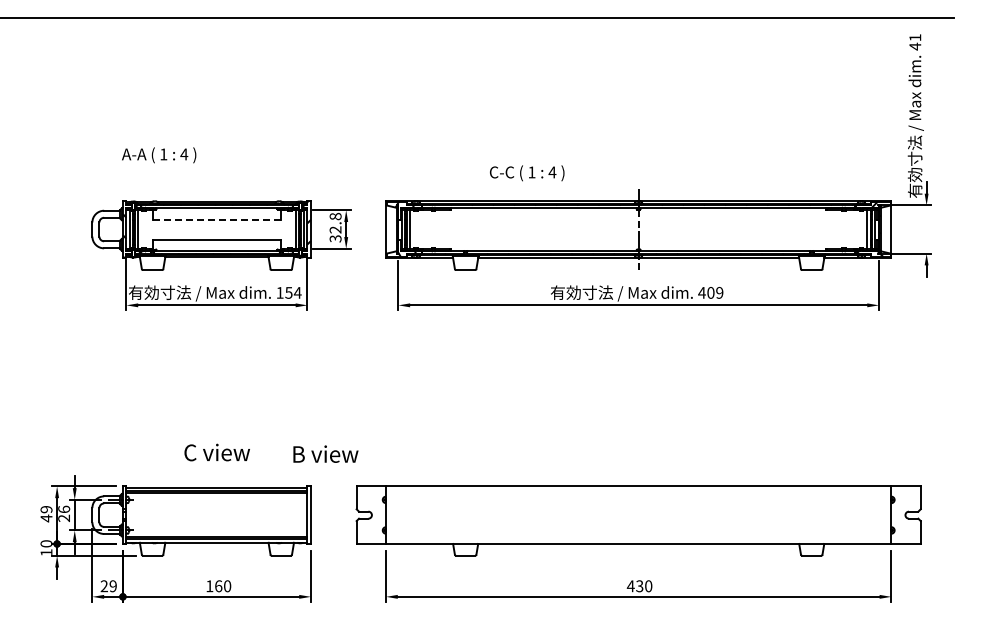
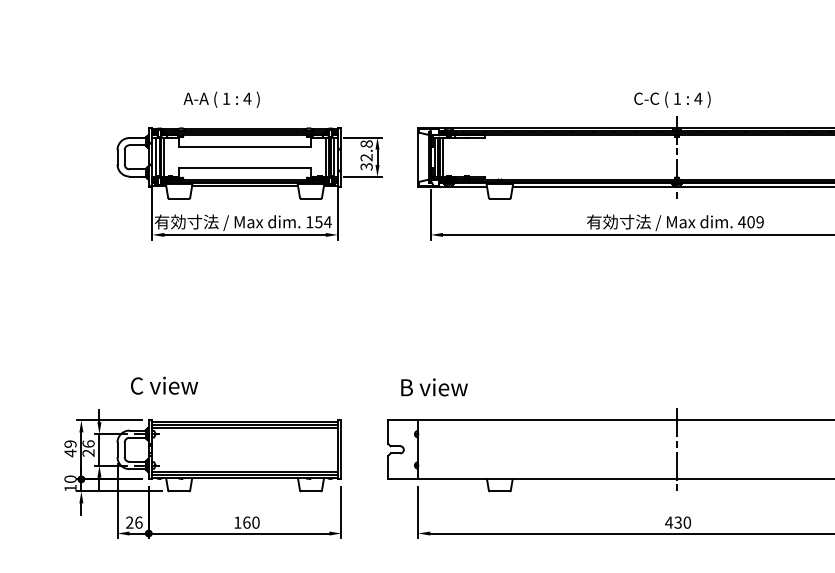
text: (159, 155) -> (222, 99), moved
text: (527, 173) -> (672, 99), moved
line: (216, 219) -> (244, 147), dashed -> solid
text: (216, 452) -> (163, 385), moved
text: (325, 453) -> (434, 386), moved
line: (638, 514) -> (676, 449), added
text: (112, 586) -> (138, 522), 29 -> 26

